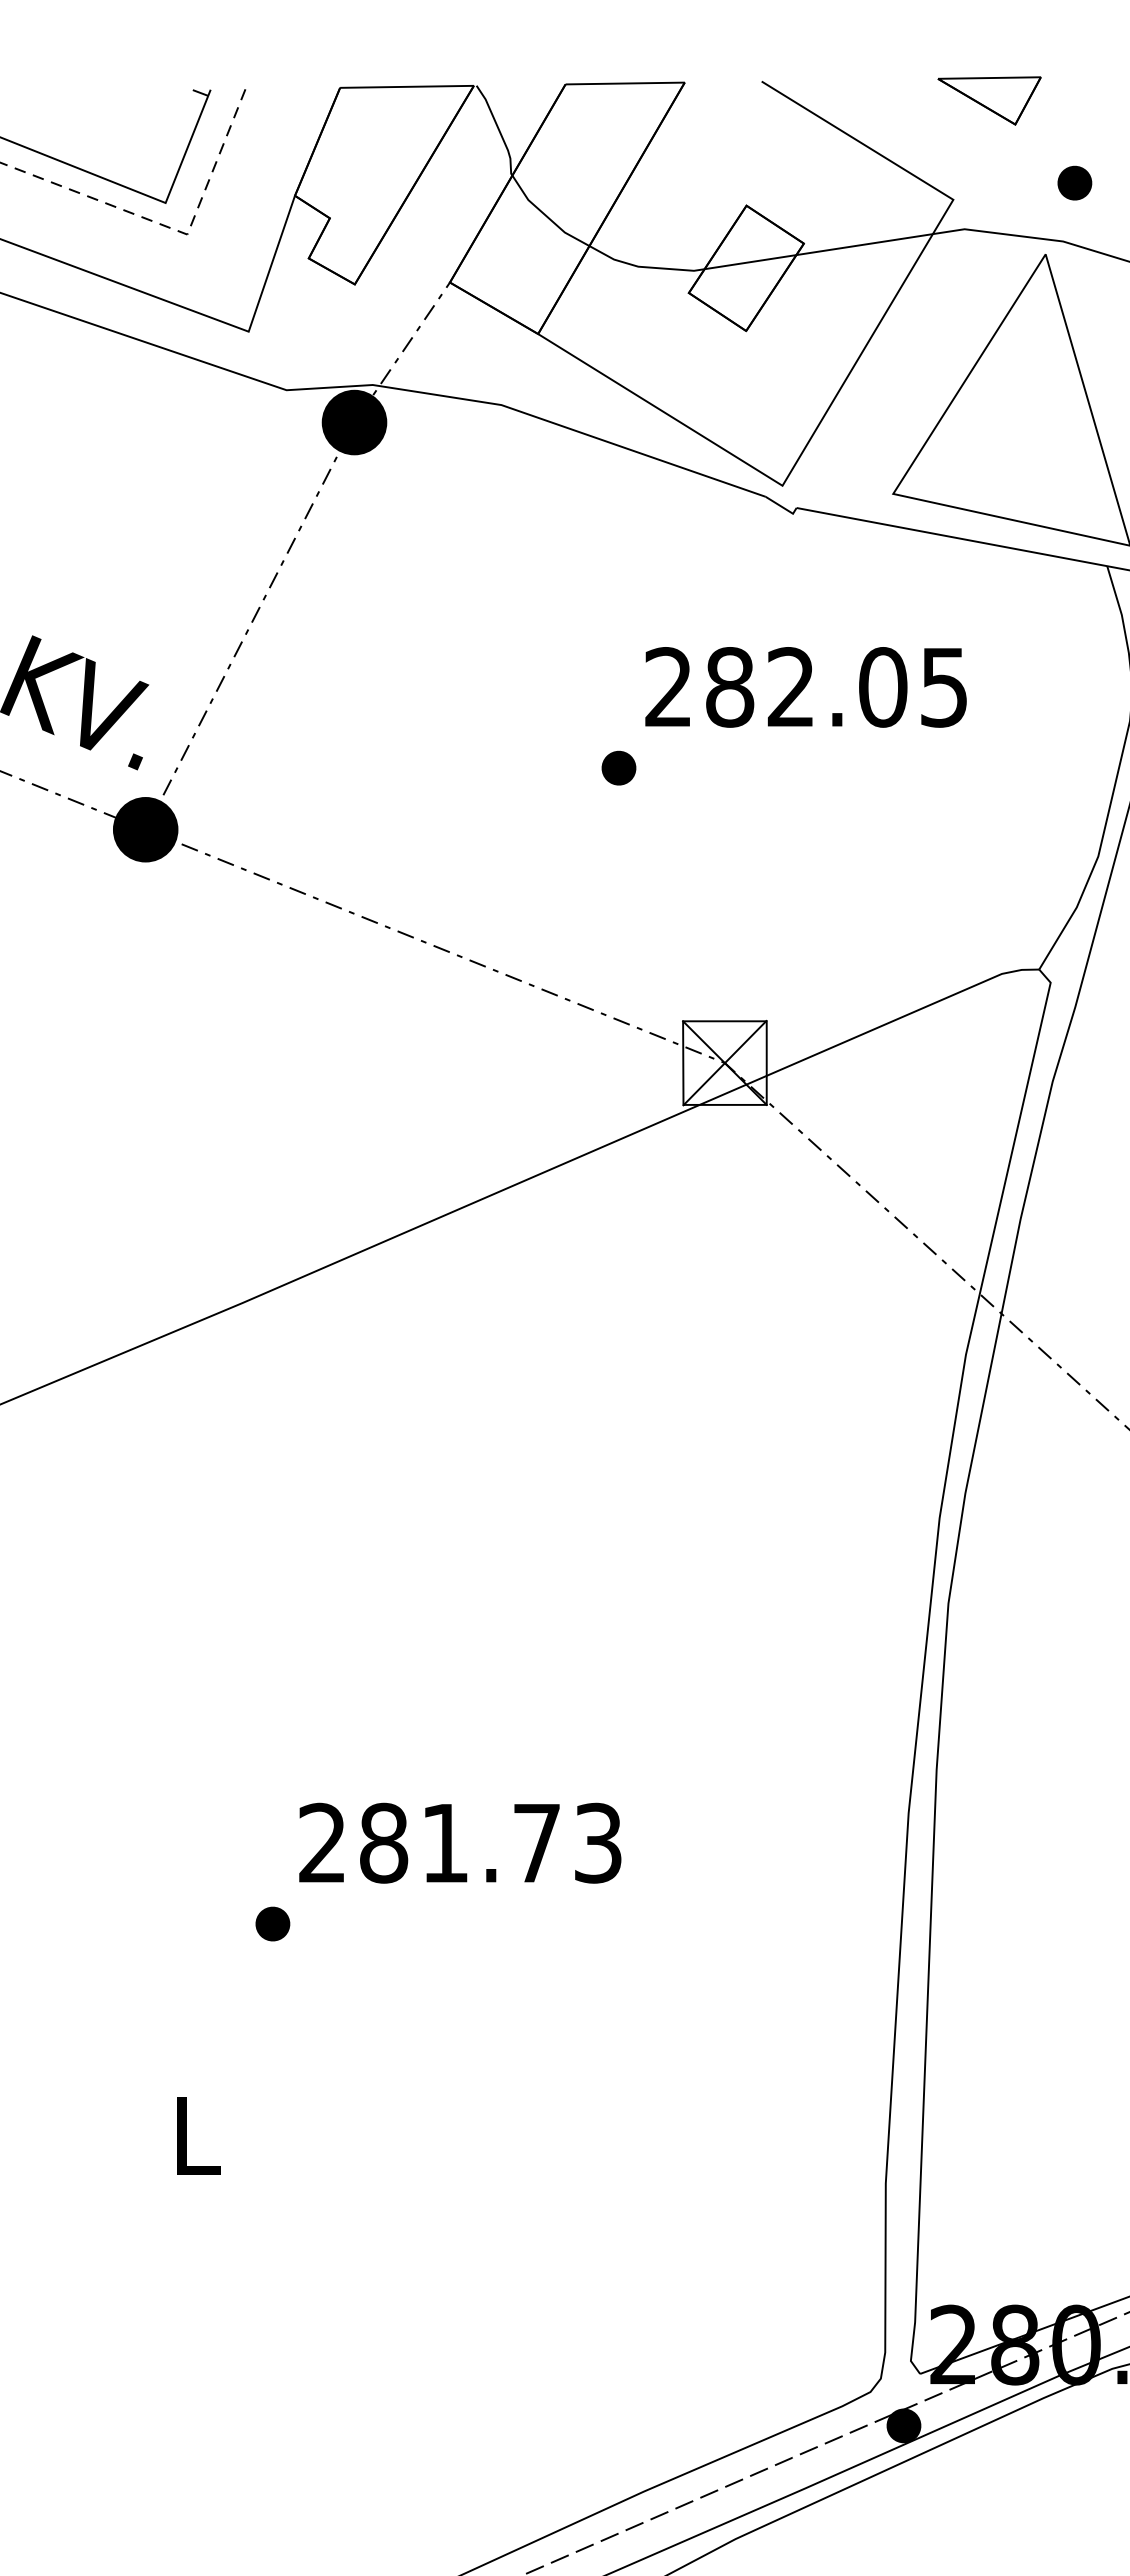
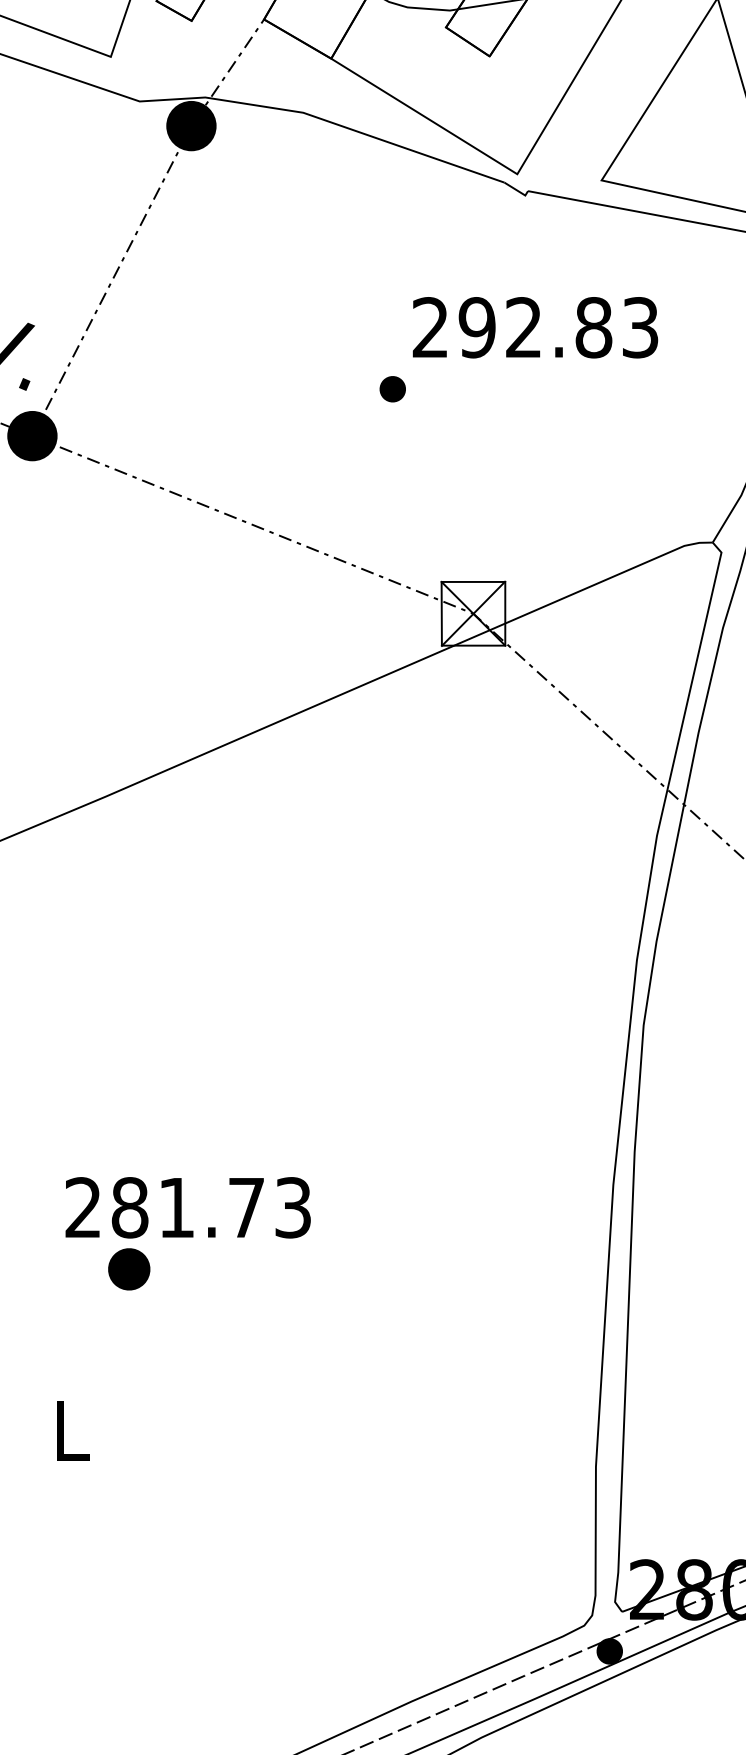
text: (836, 687) -> (558, 327), 282.05 -> 292.83
text: (460, 1842) -> (188, 1207), moved
part: (272, 1923) -> (128, 1268), size x1.6

